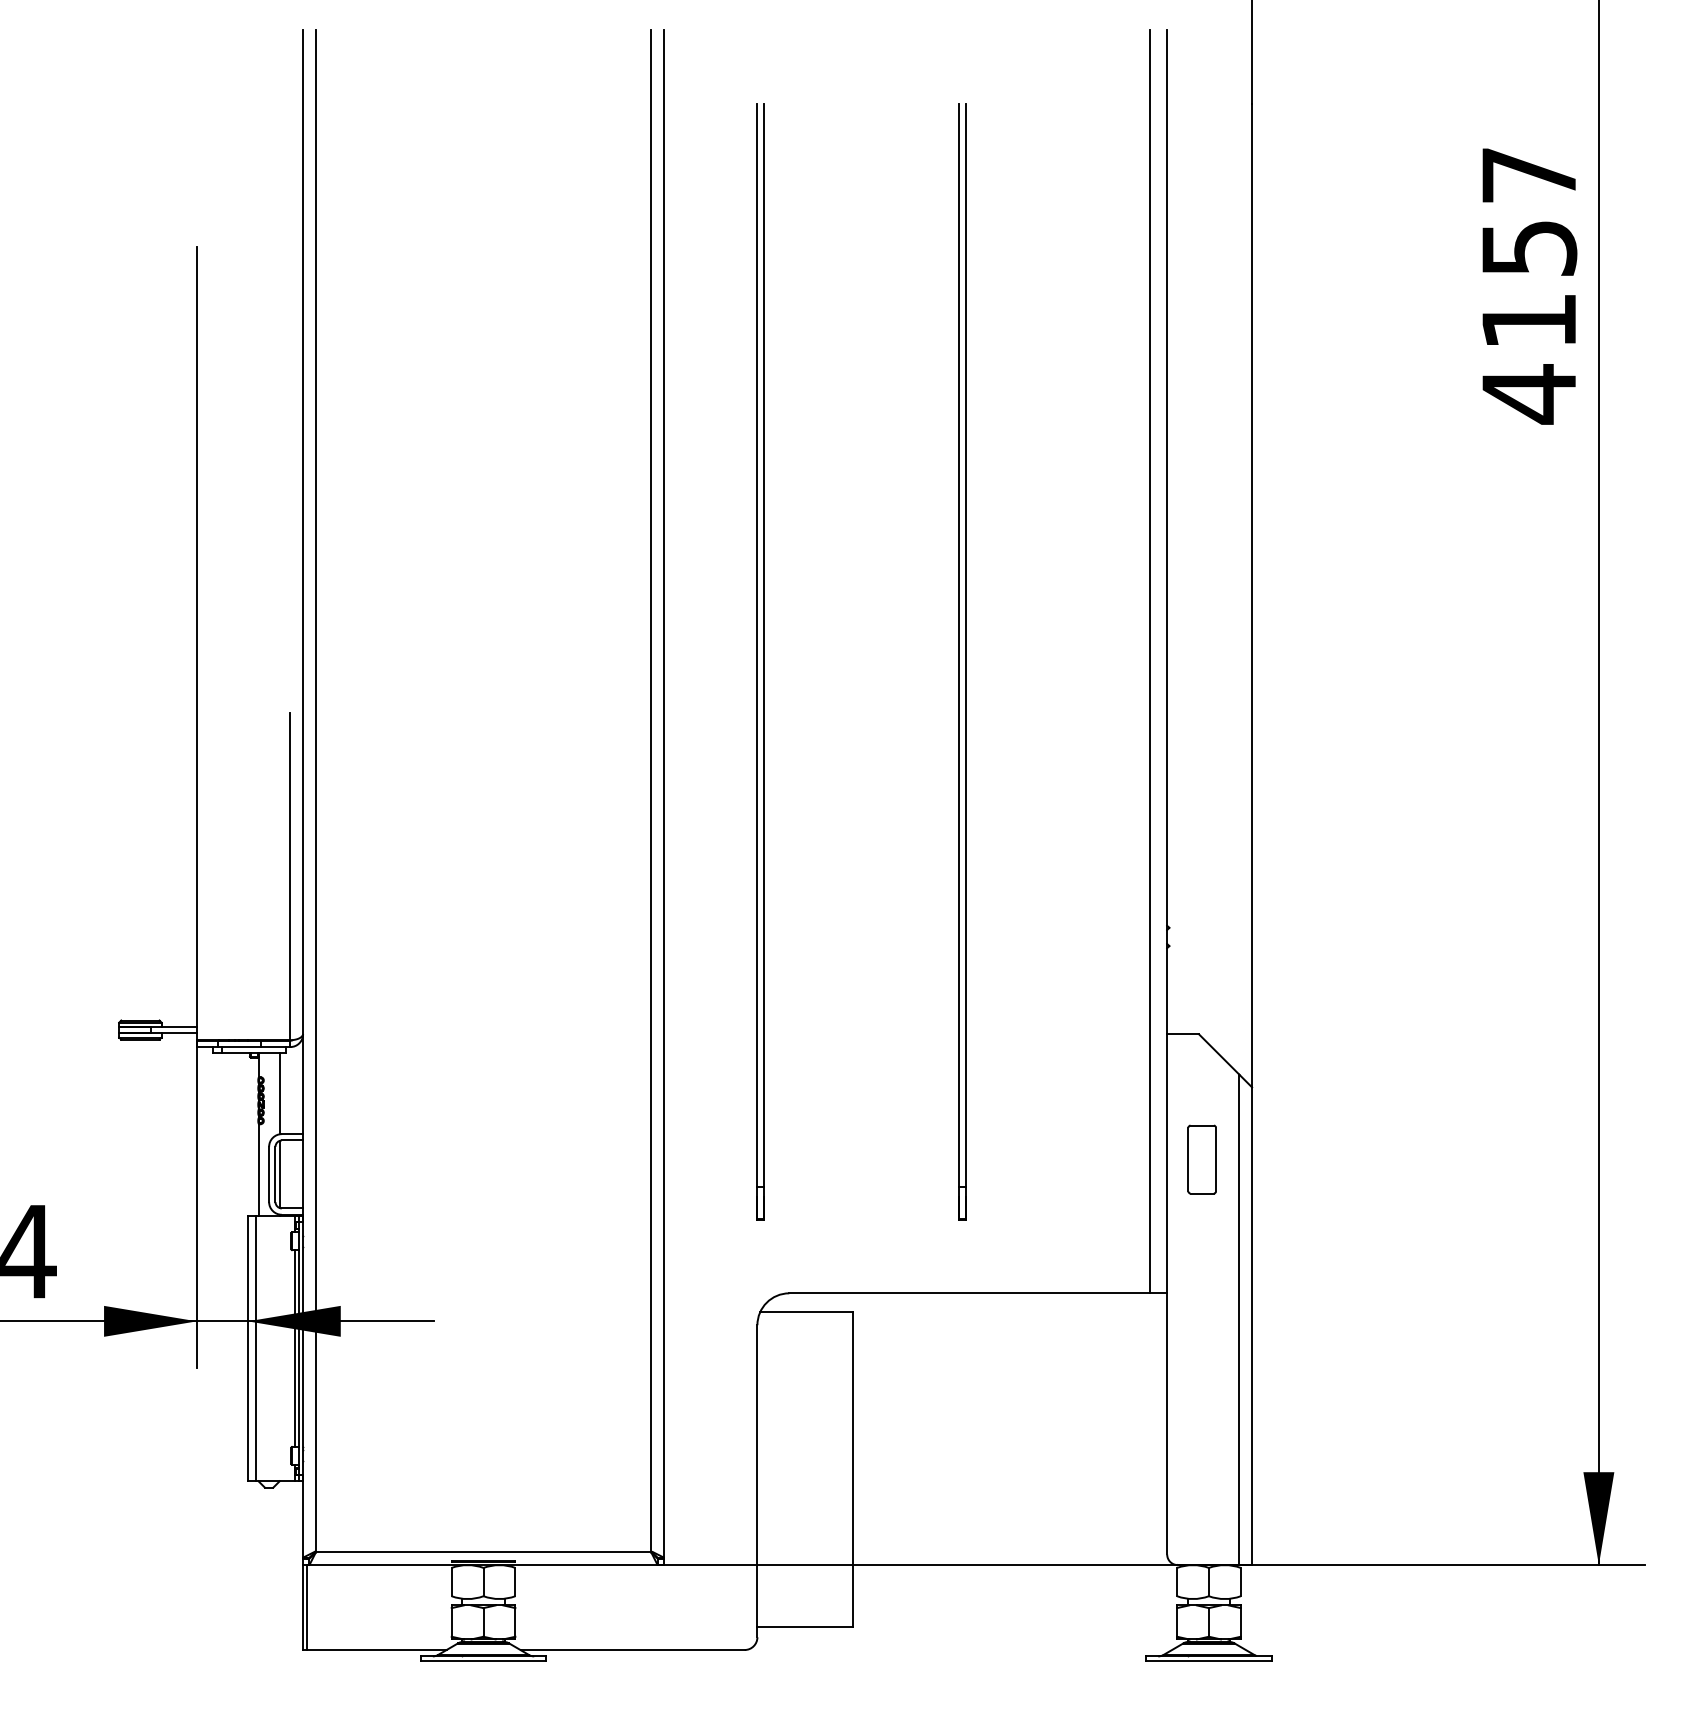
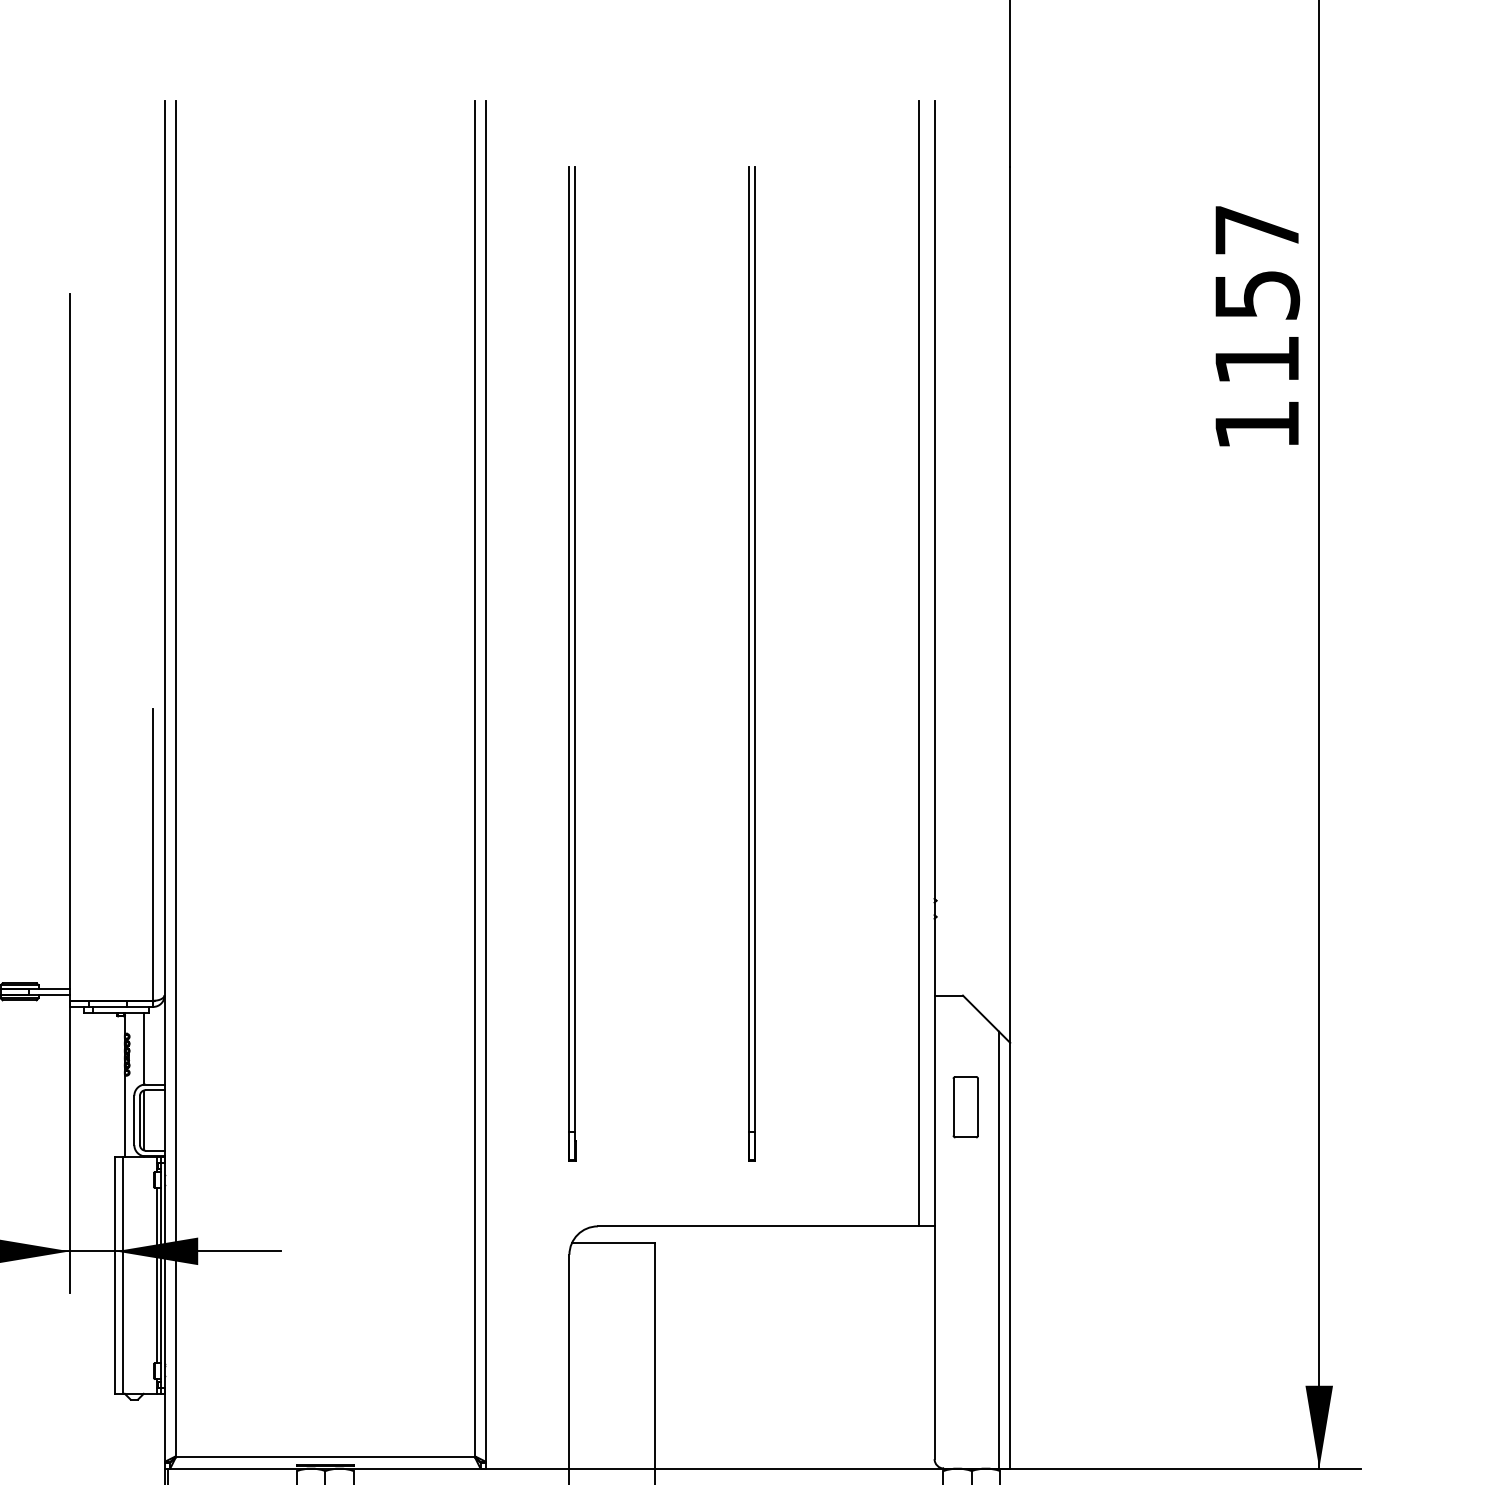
text: (1528, 394) -> (1256, 425), 4157 -> 1157

